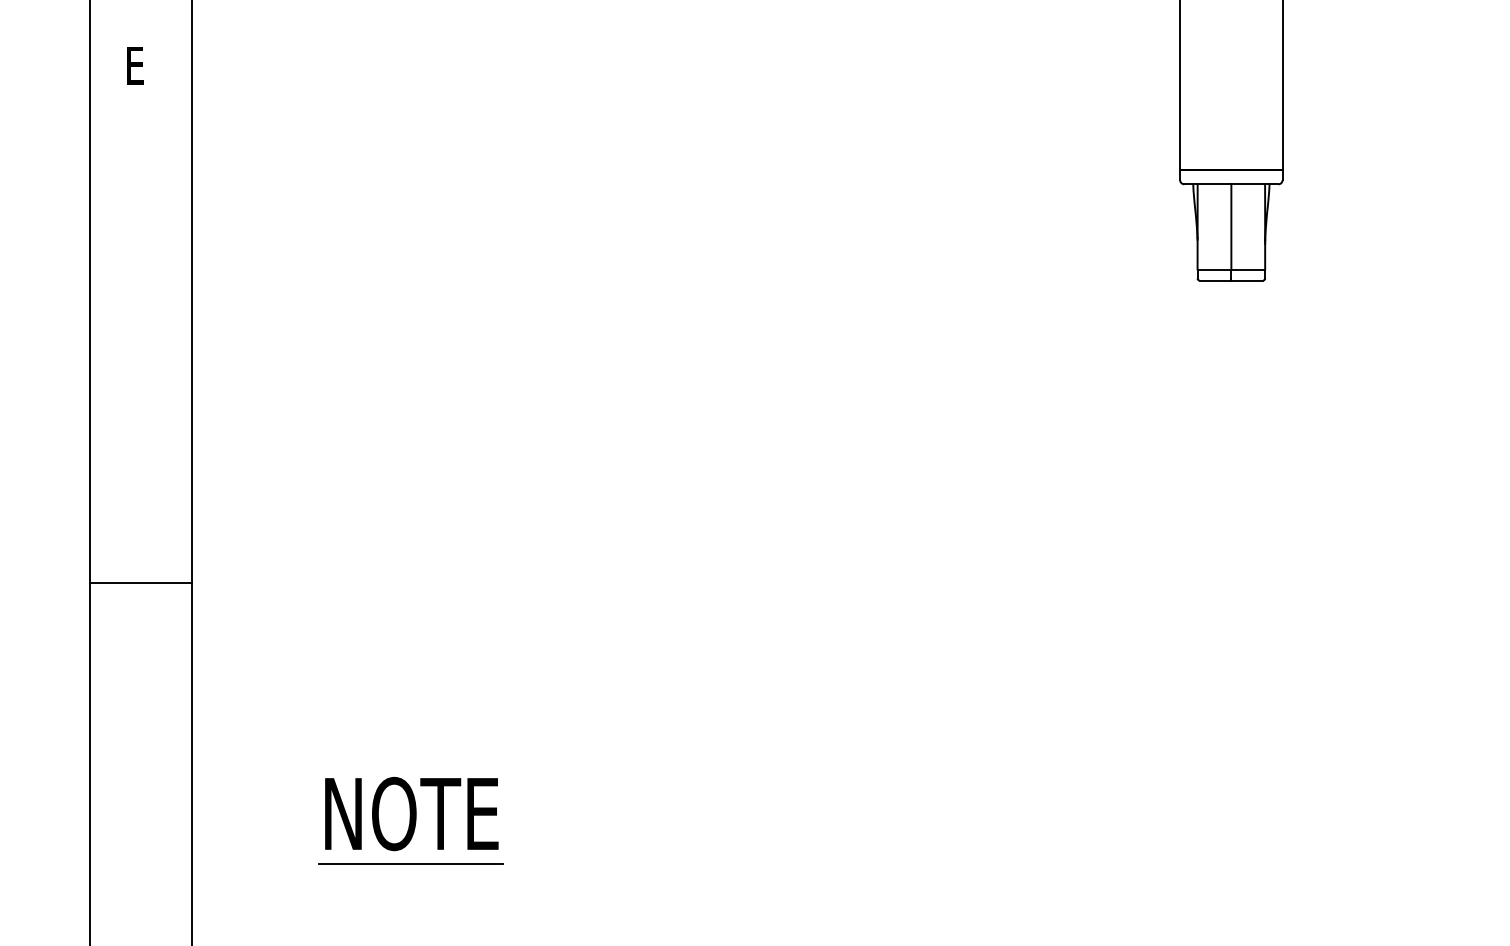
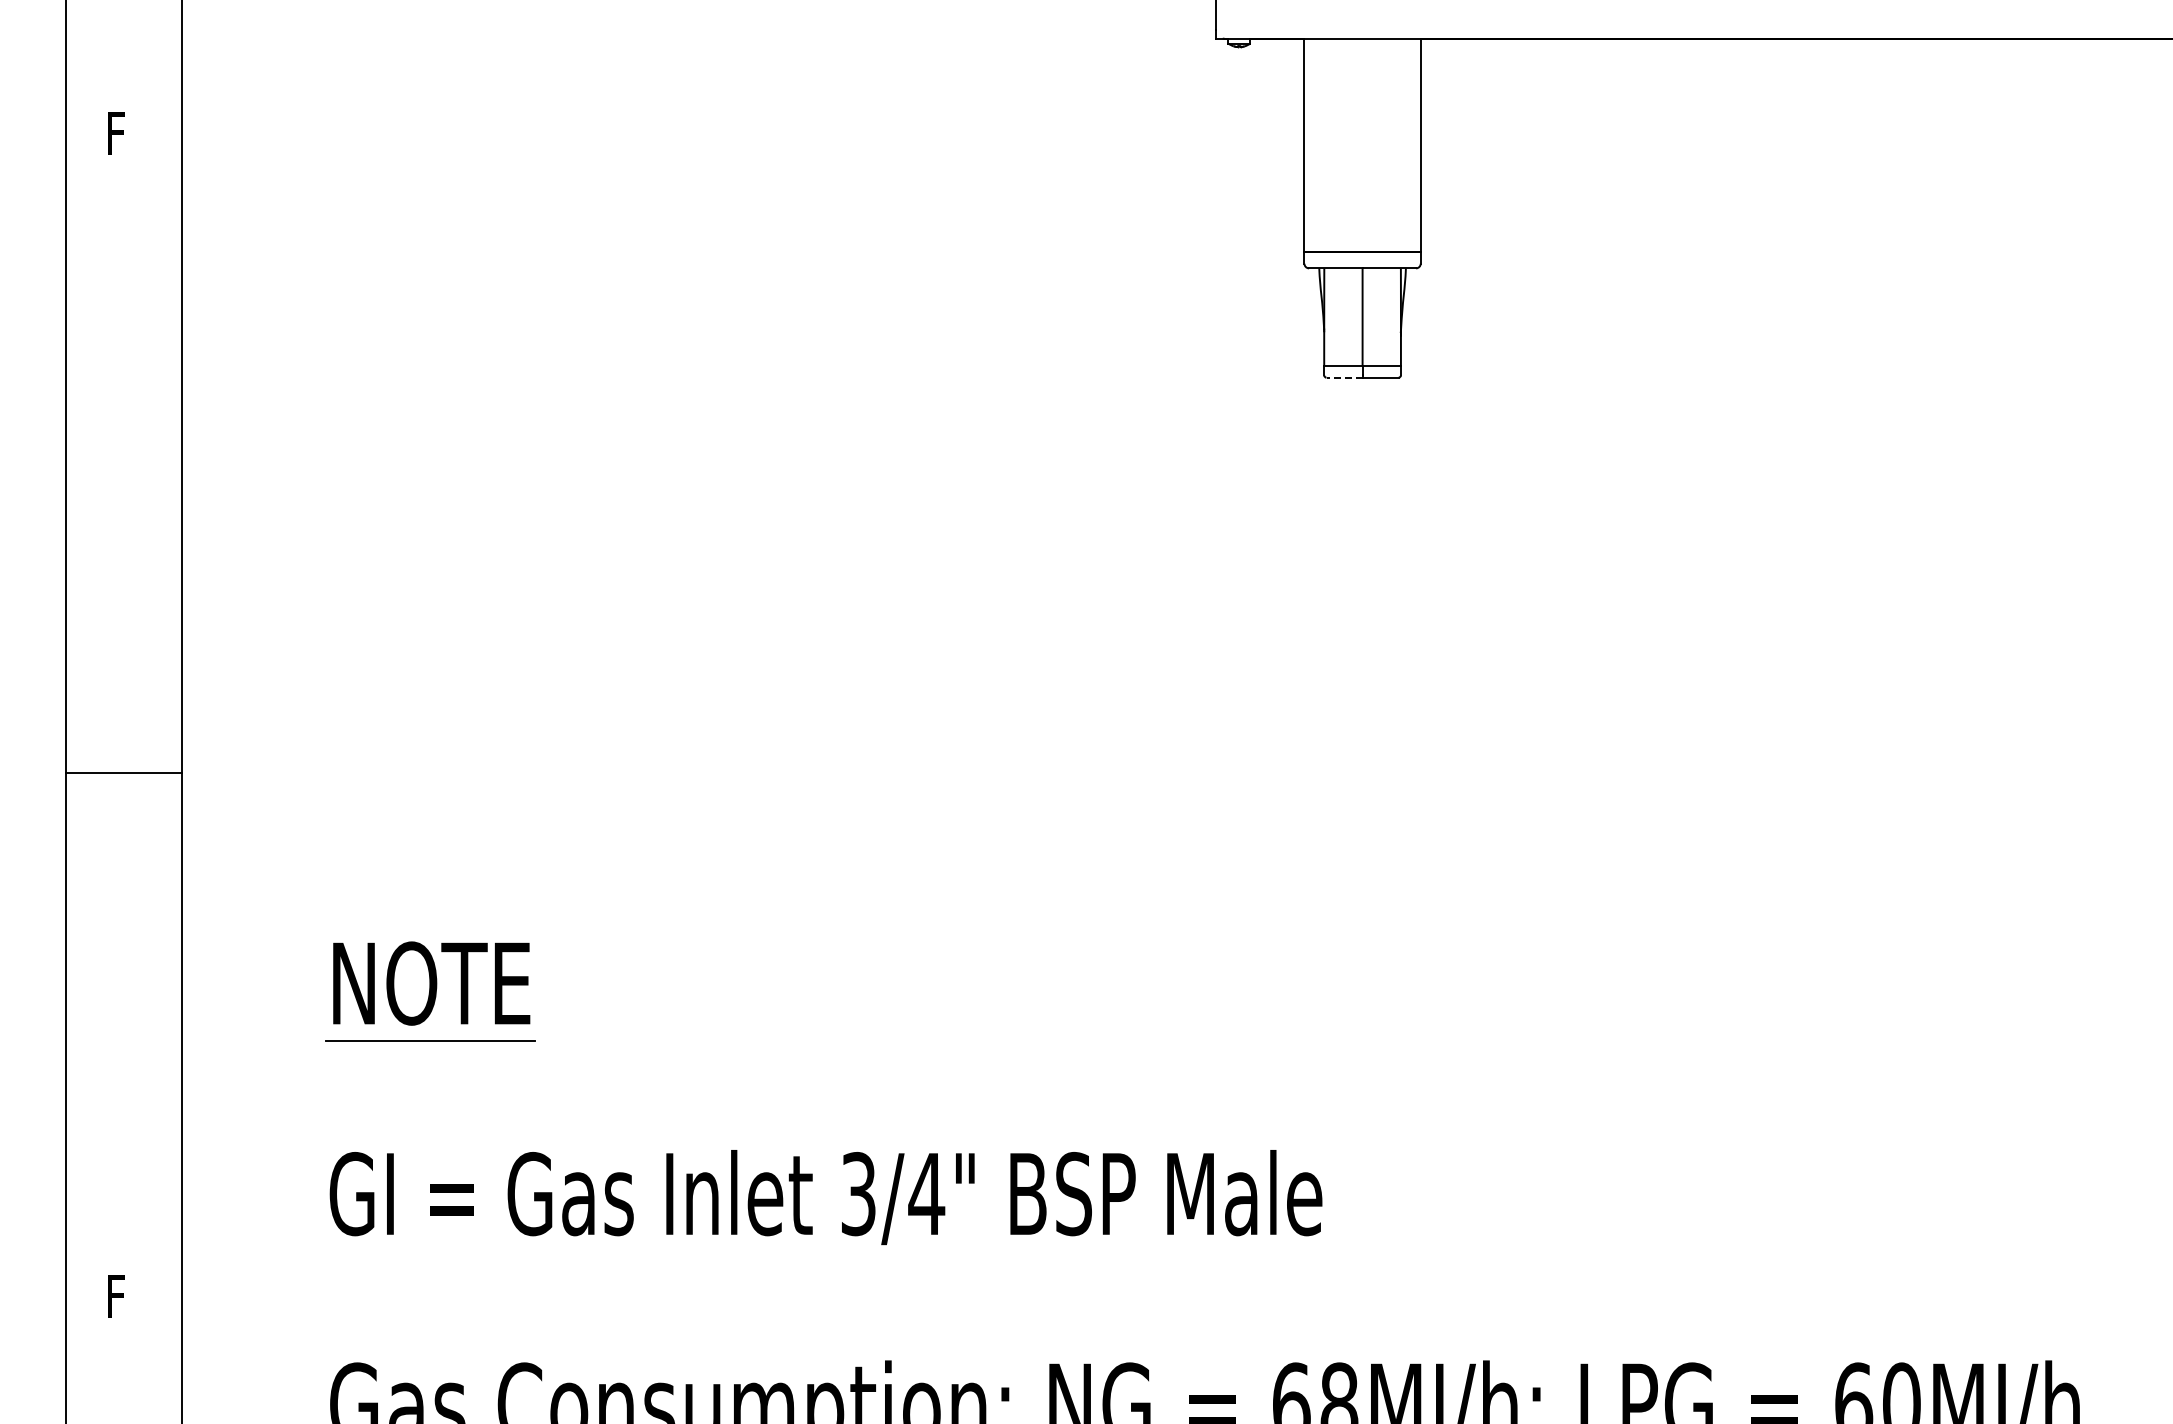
text: (136, 65) -> (119, 133), E -> F
line: (1215, 280) -> (1344, 377), solid -> dashed
line: (140, 582) -> (123, 772), moved

